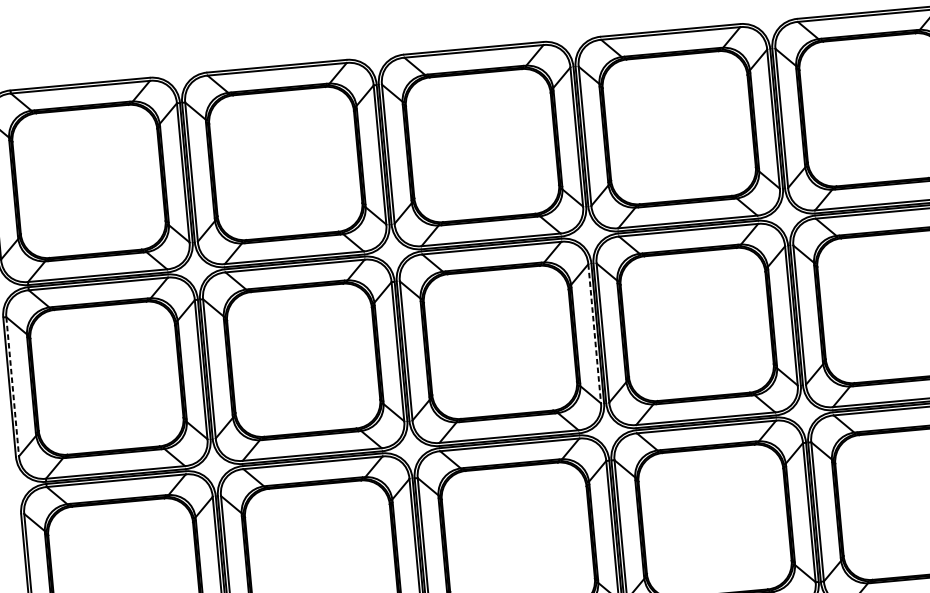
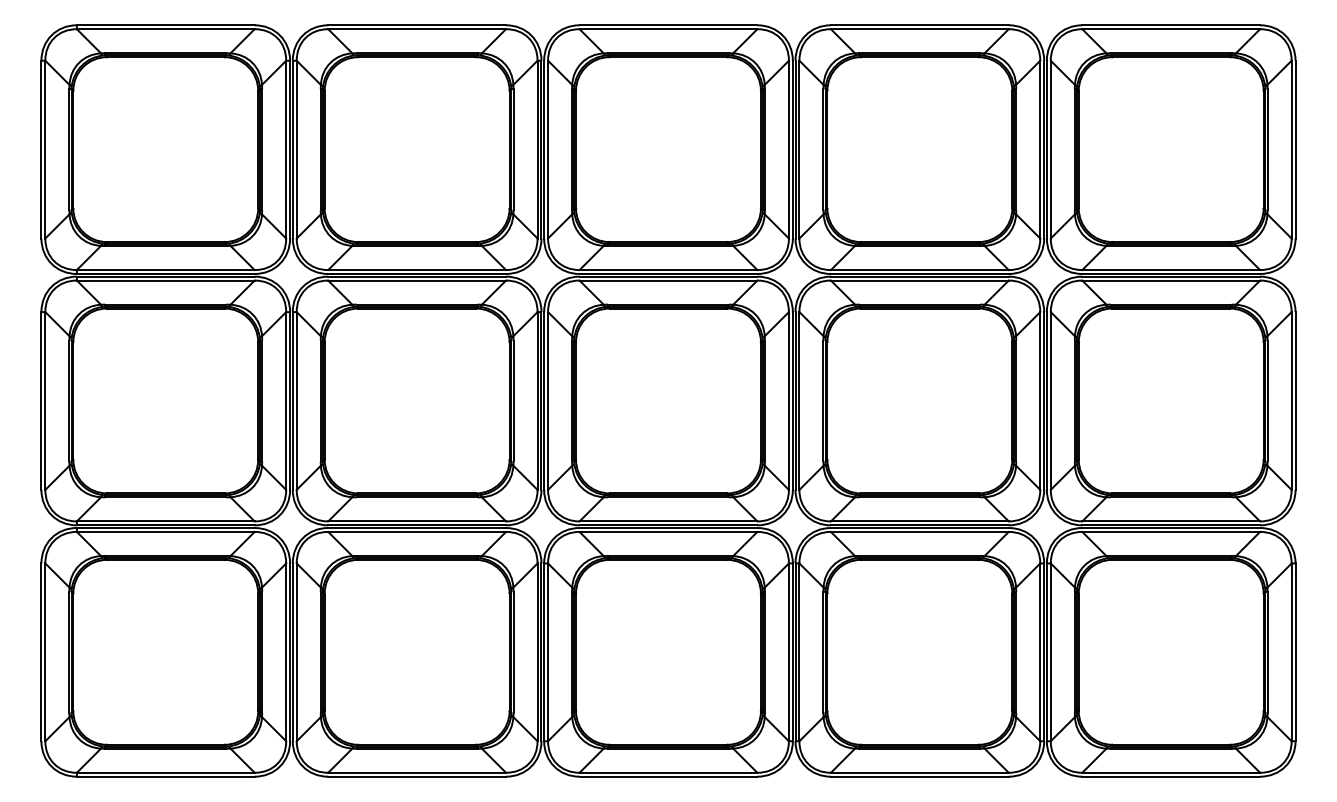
line: (594, 333) -> (788, 400), dashed -> solid
line: (12, 386) -> (45, 400), dashed -> solid

